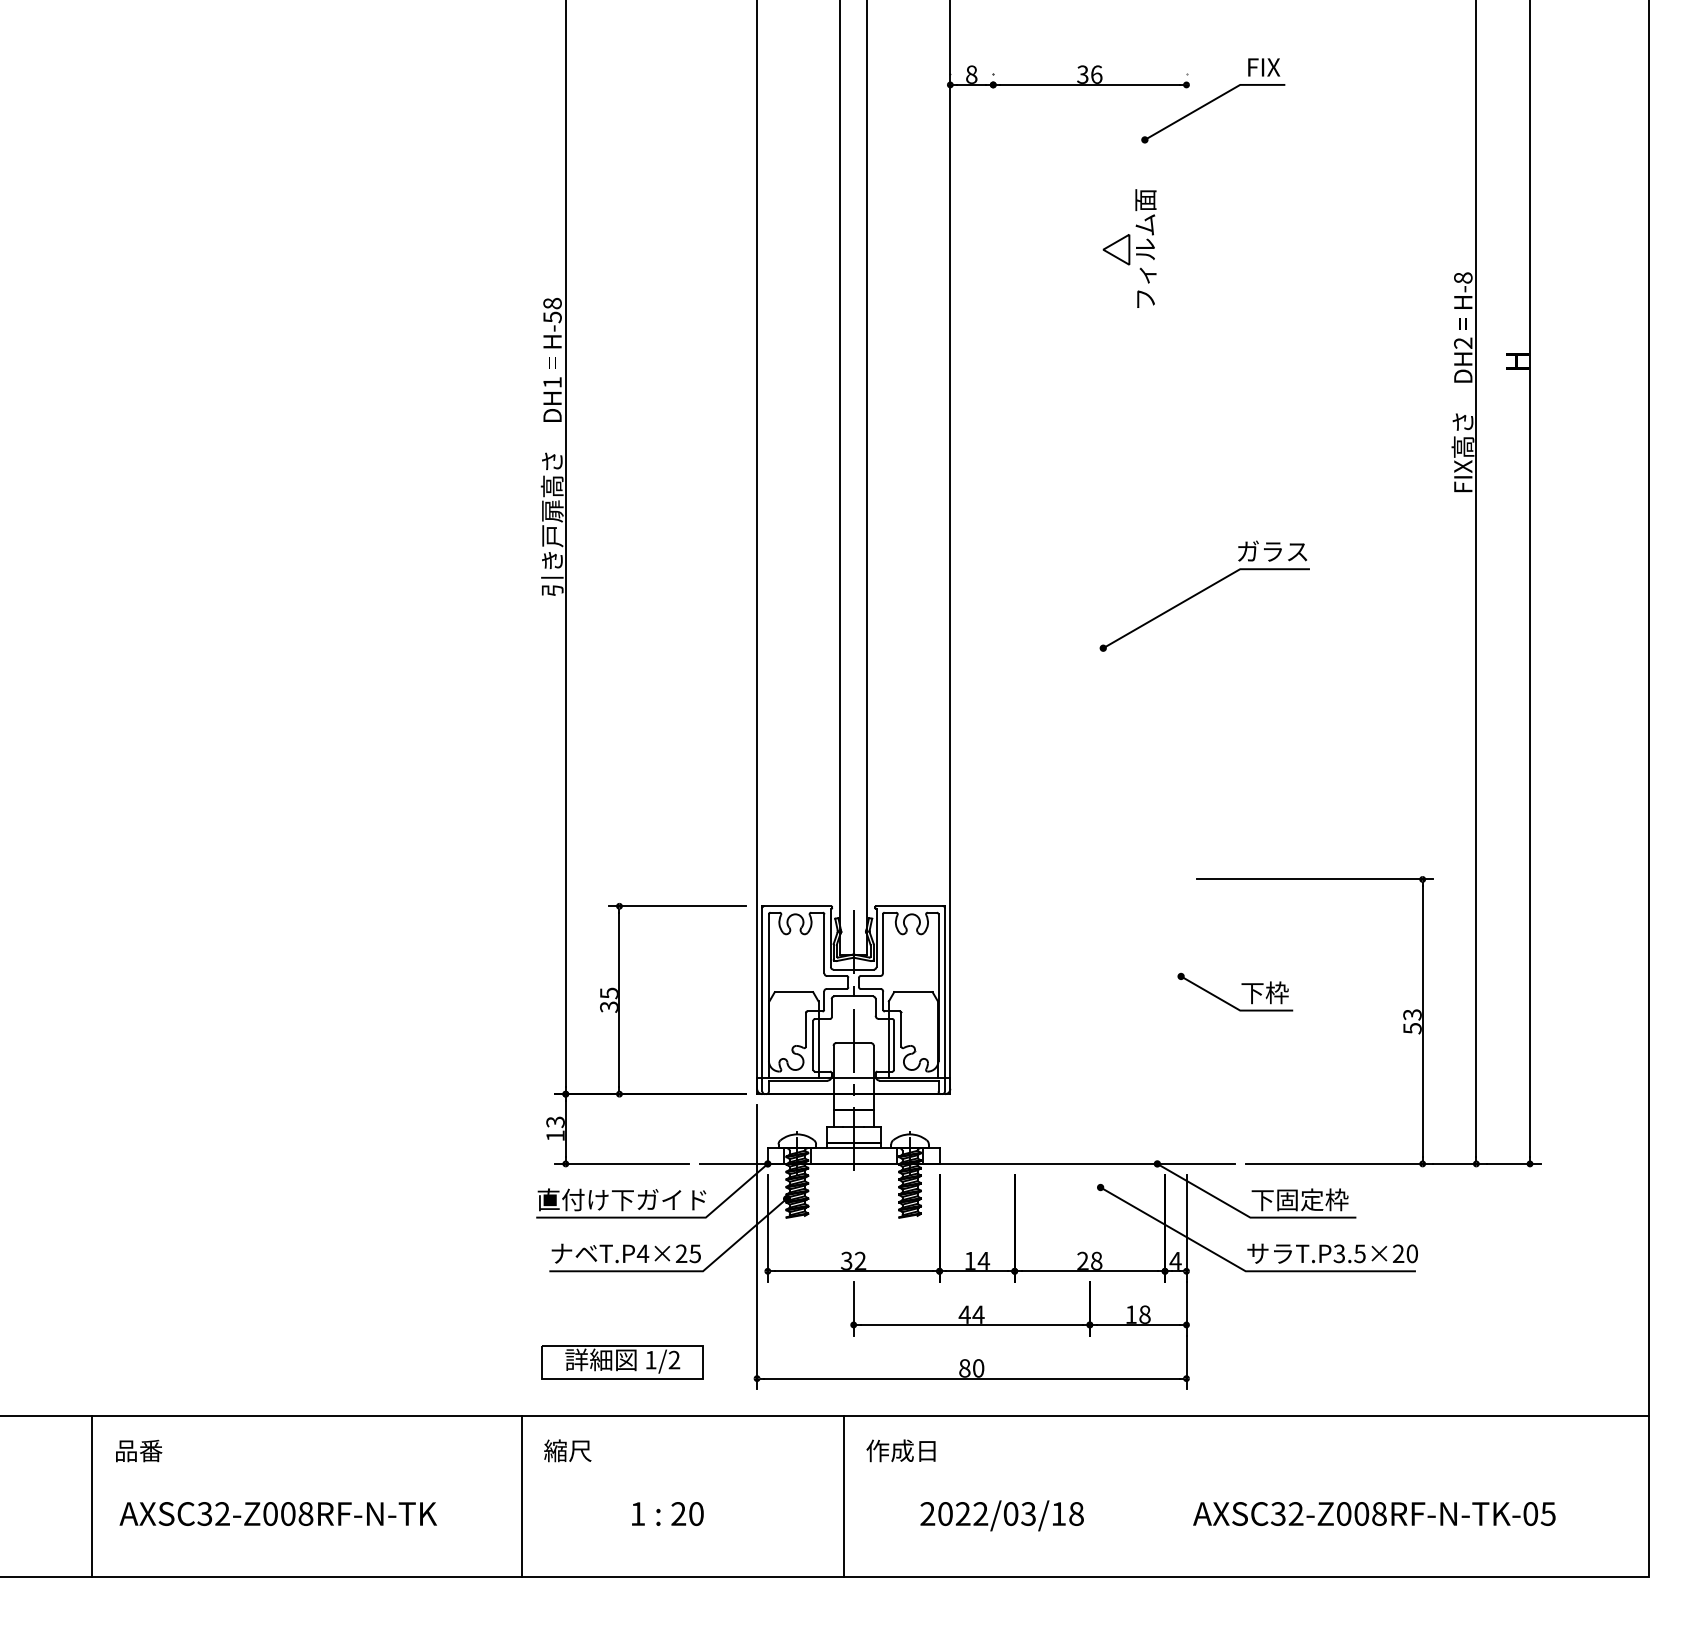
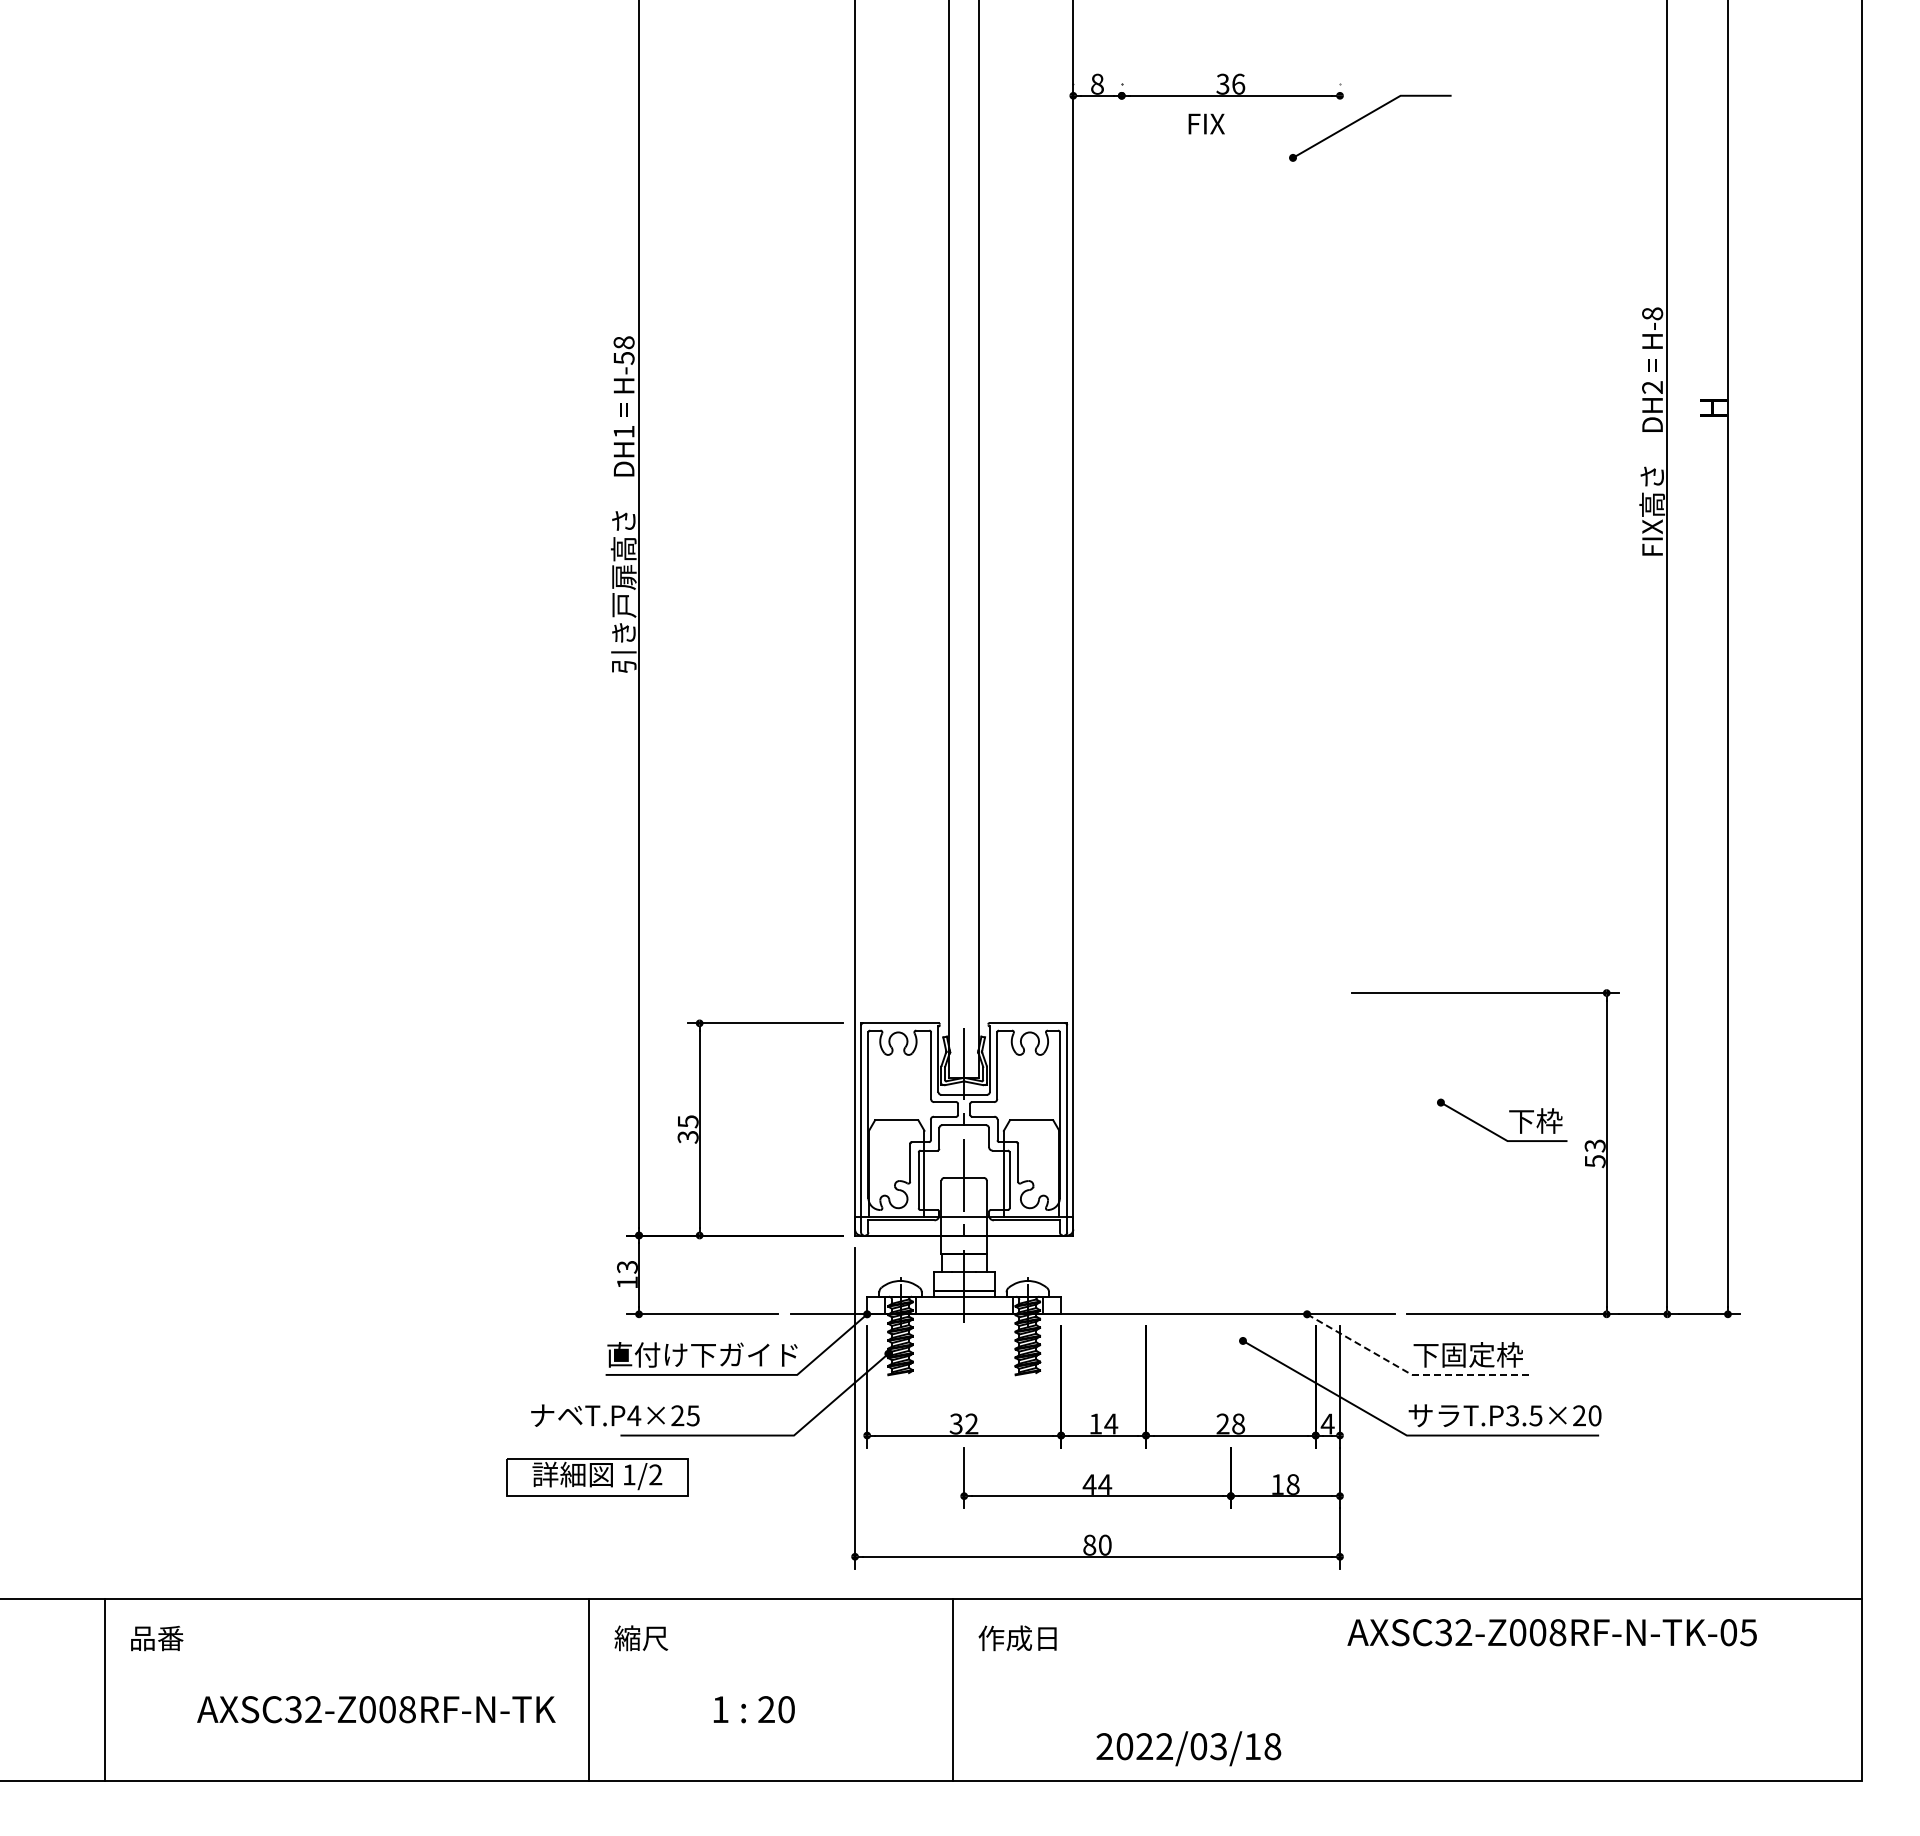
text: (1263, 66) -> (1206, 123), moved
part: (1129, 248) -> (1275, 280), removed
part: (1204, 595) -> (1360, 672), removed
part: (1241, 985) -> (1509, 1112), moved
line: (1250, 1217) -> (1412, 1374), solid -> dashed
text: (626, 1253) -> (615, 1415), moved
part: (622, 1362) -> (597, 1477), moved
text: (278, 1513) -> (376, 1709), moved
text: (1373, 1513) -> (1551, 1632), moved
text: (1001, 1515) -> (1188, 1748), moved

